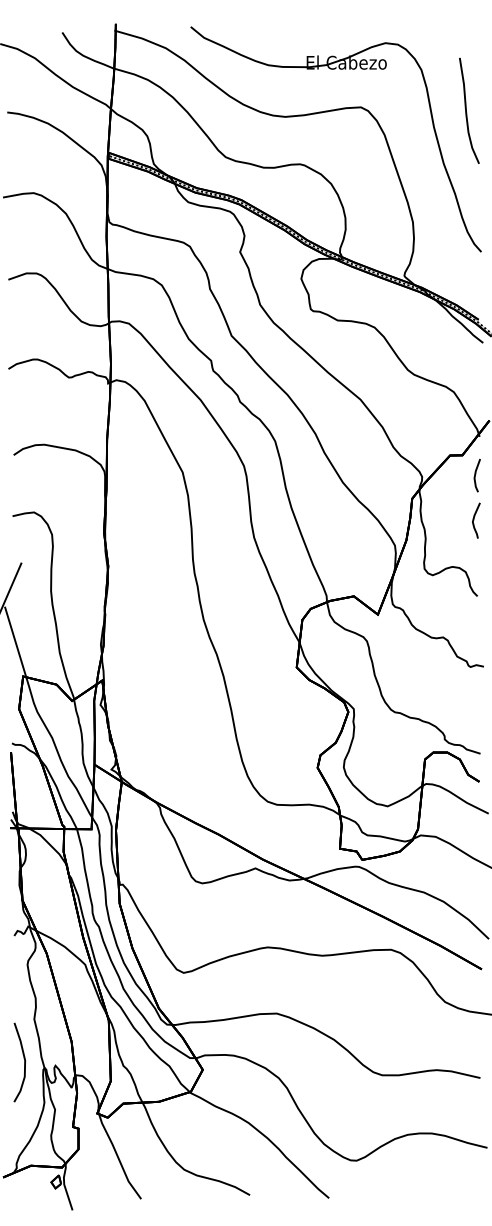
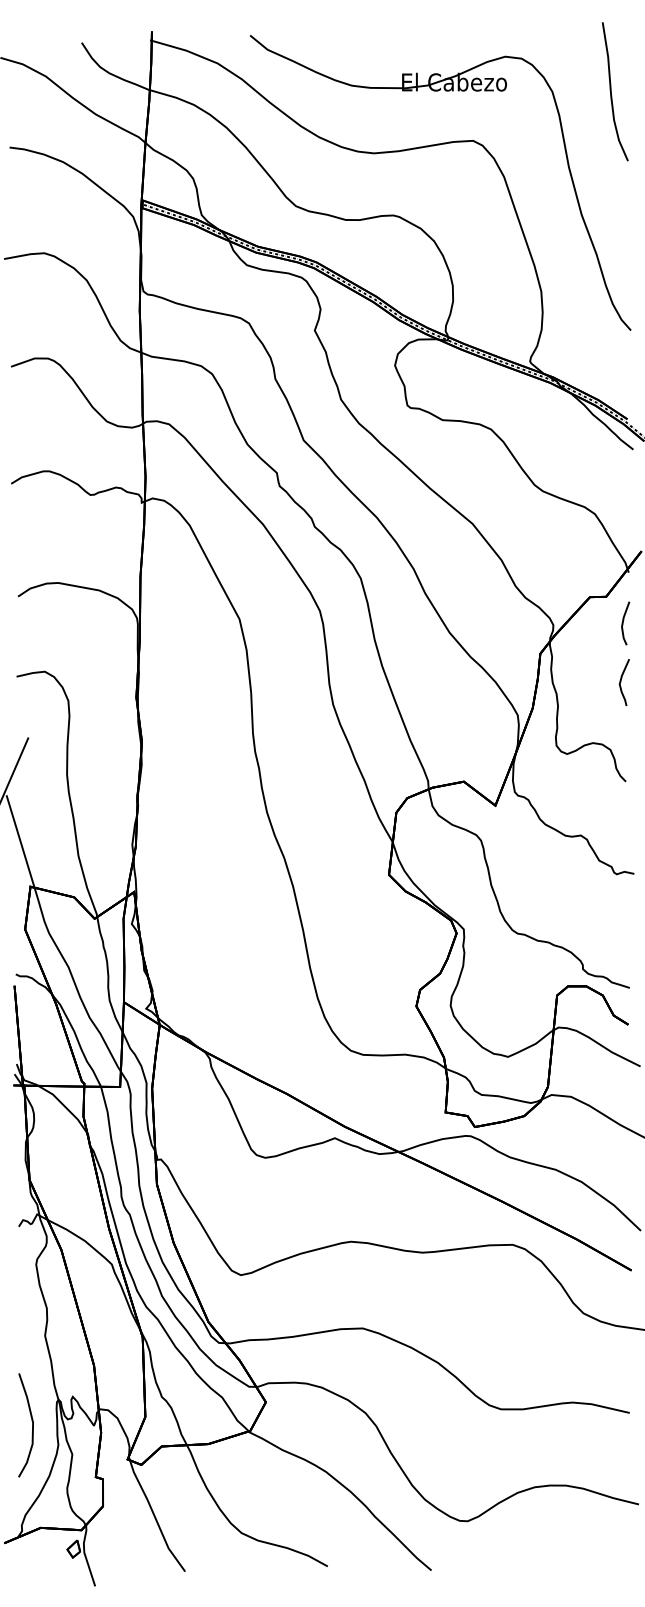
curve: (467, 112) -> (612, 93), moved
curve: (24, 1062) -> (32, 1425), moved

